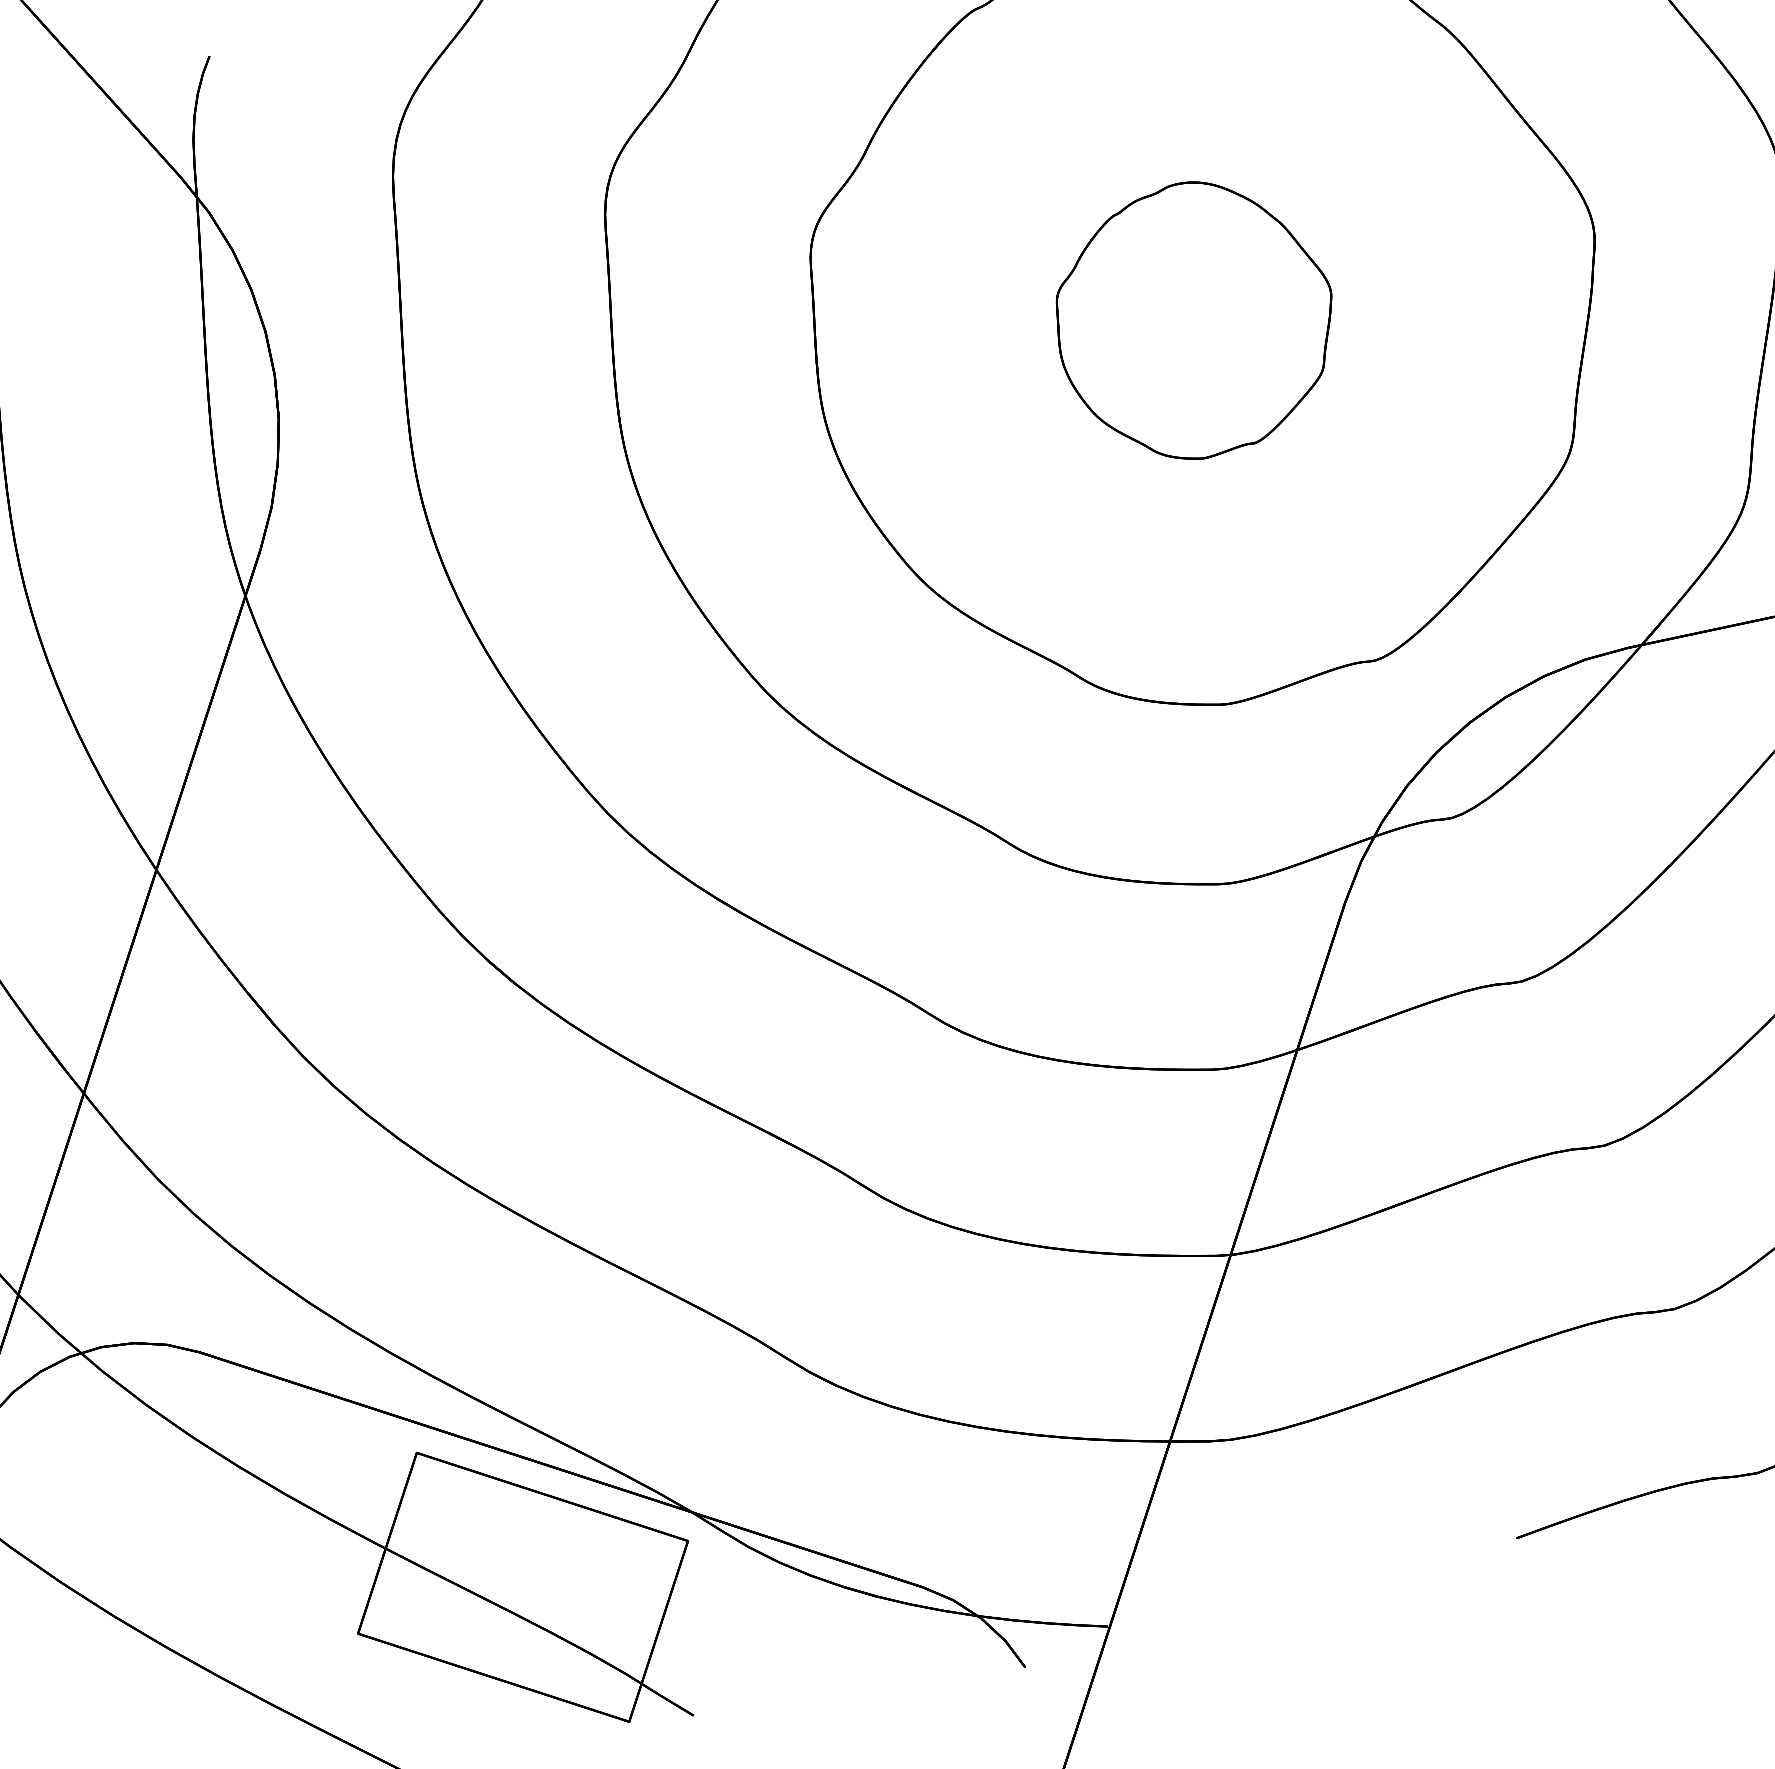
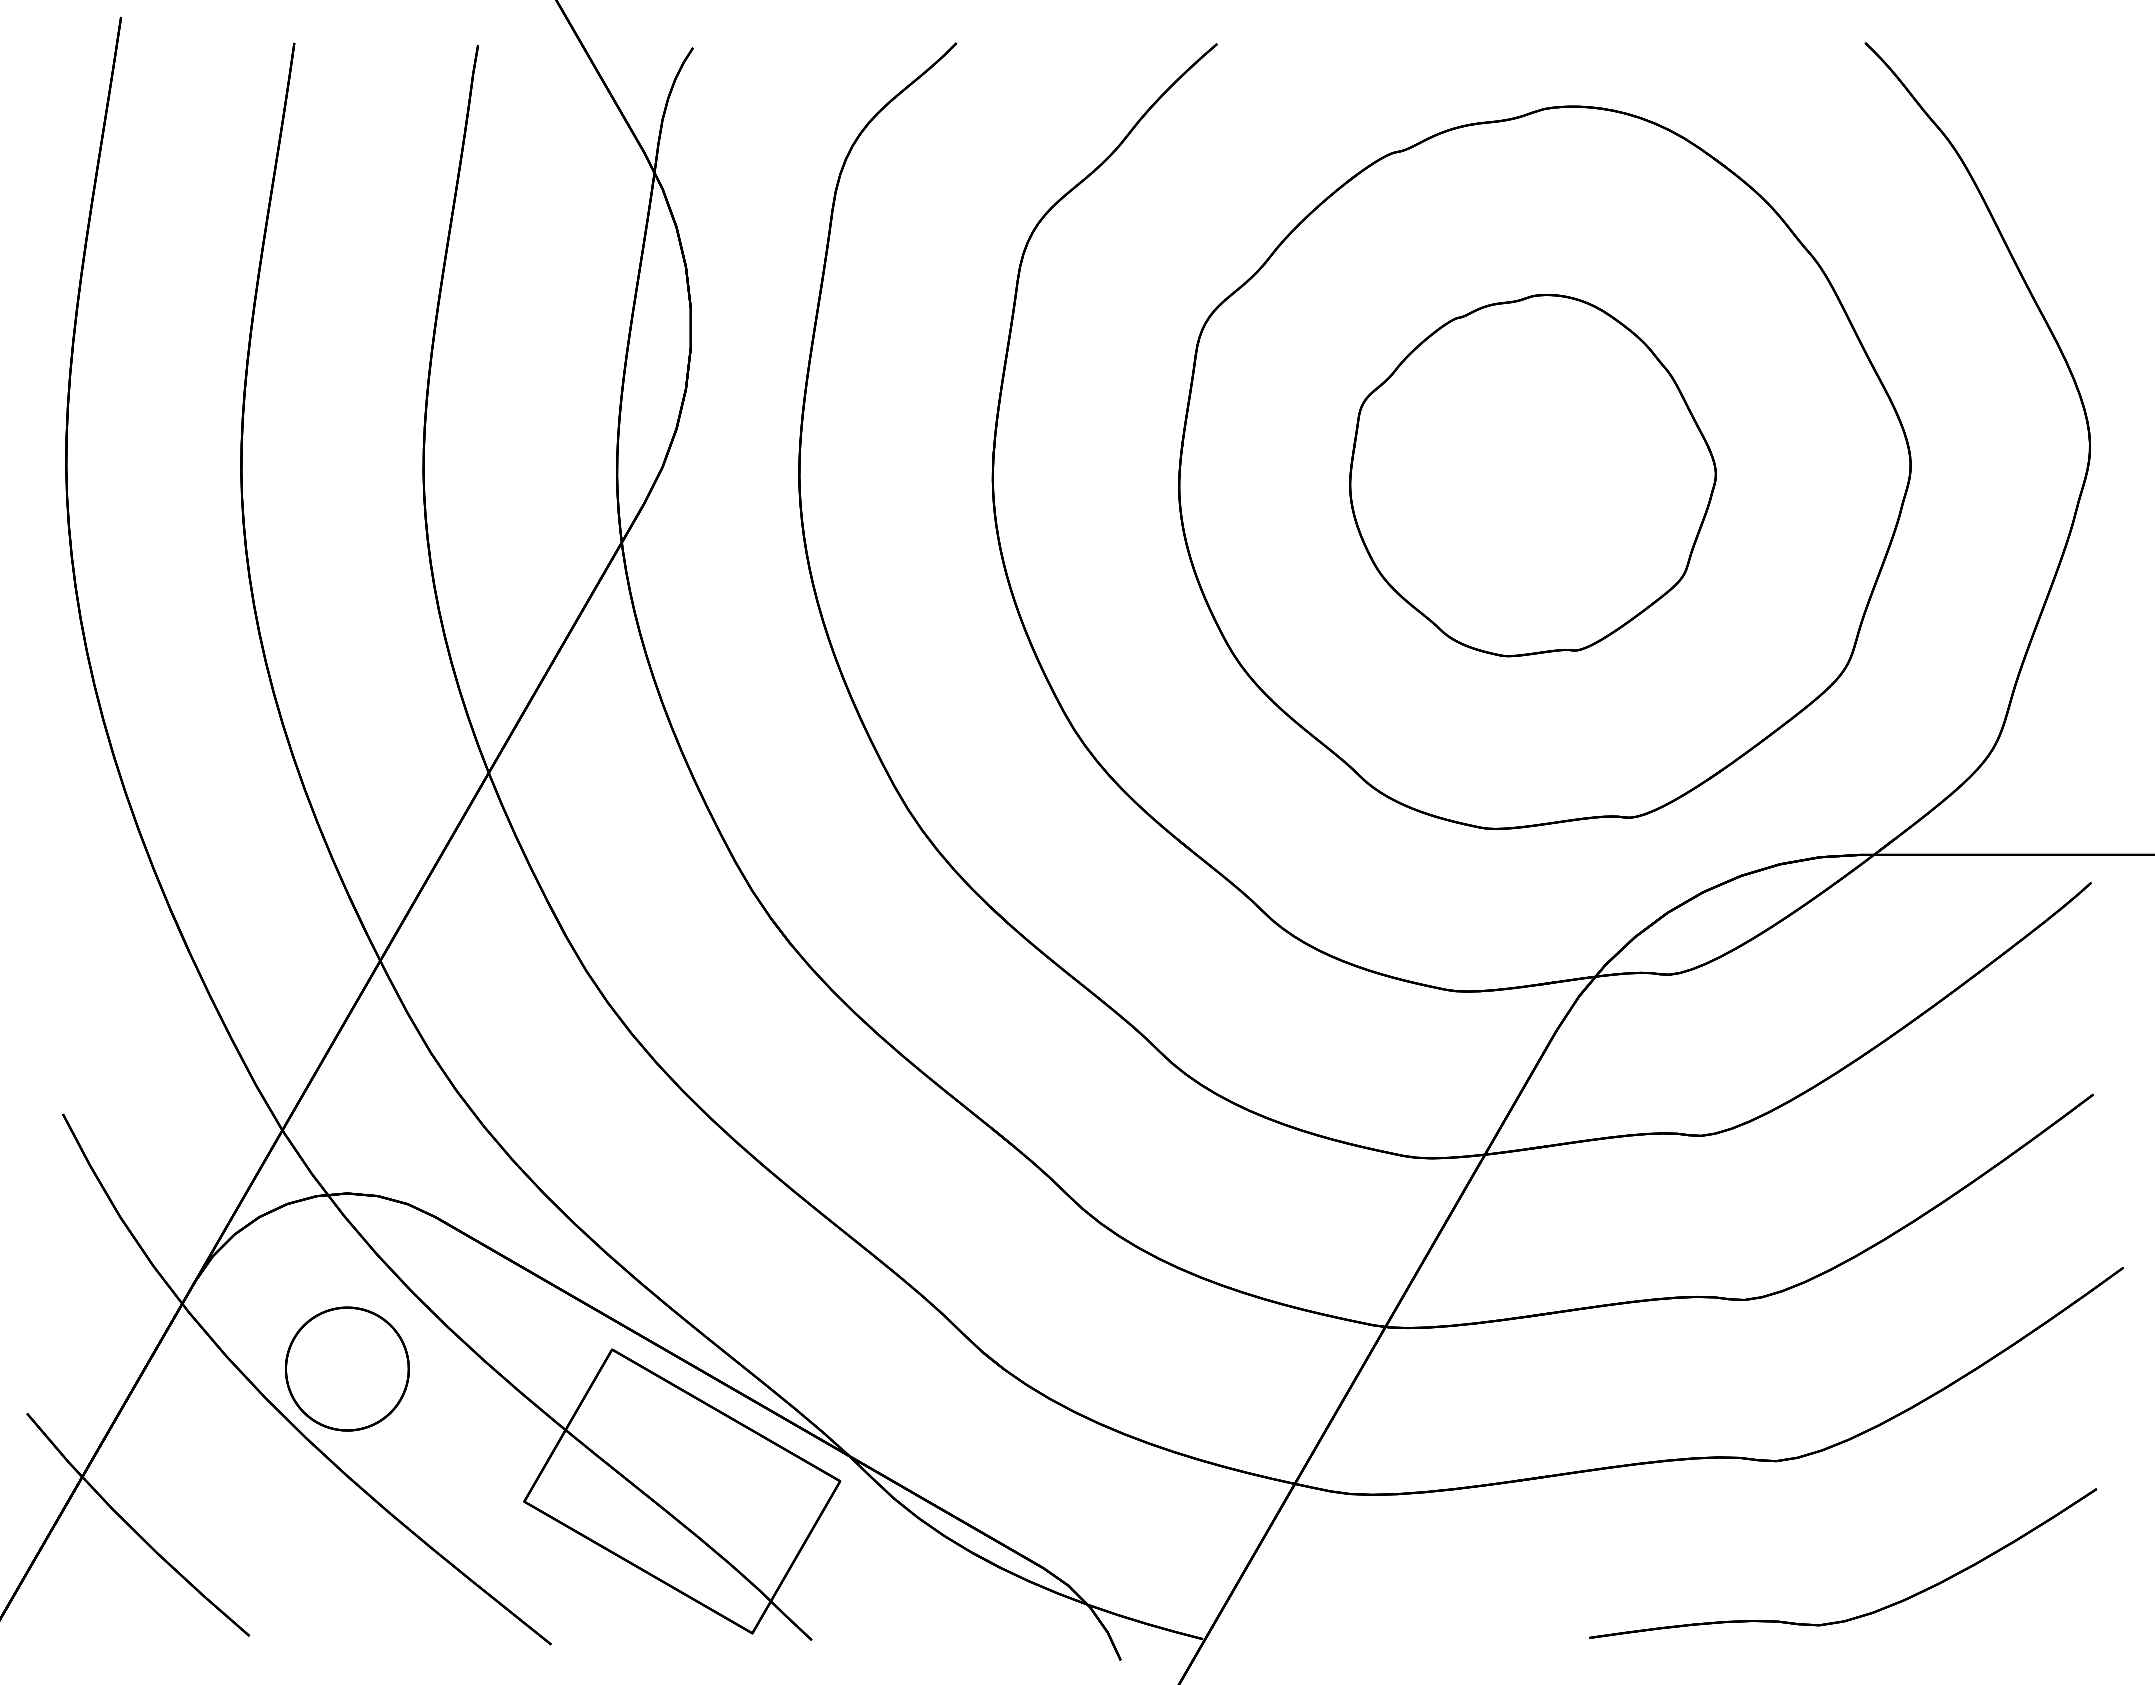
part: (1194, 320) -> (1532, 475), size x1.43
part: (140, 1532) -> (347, 1368), added

